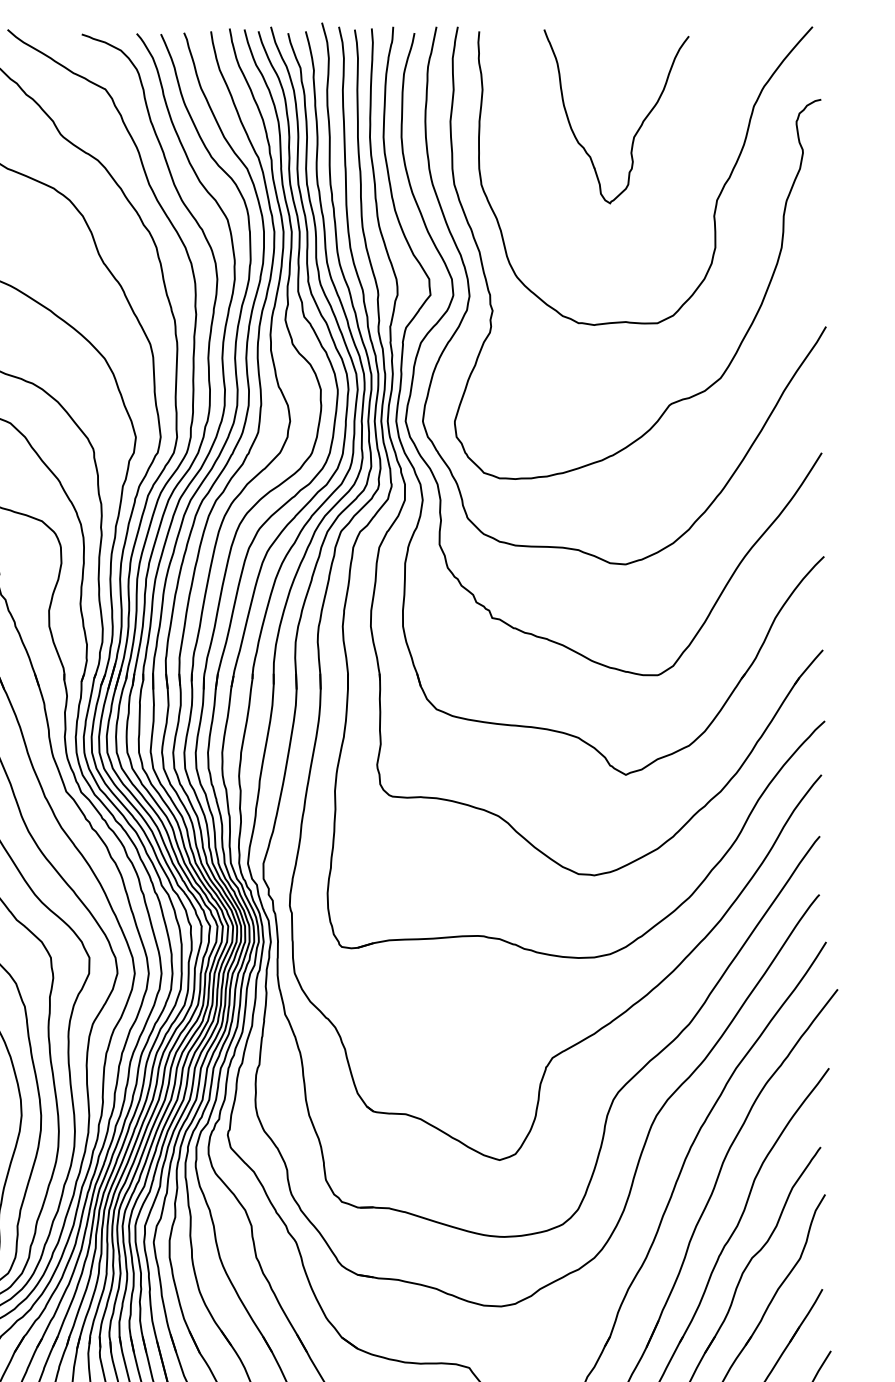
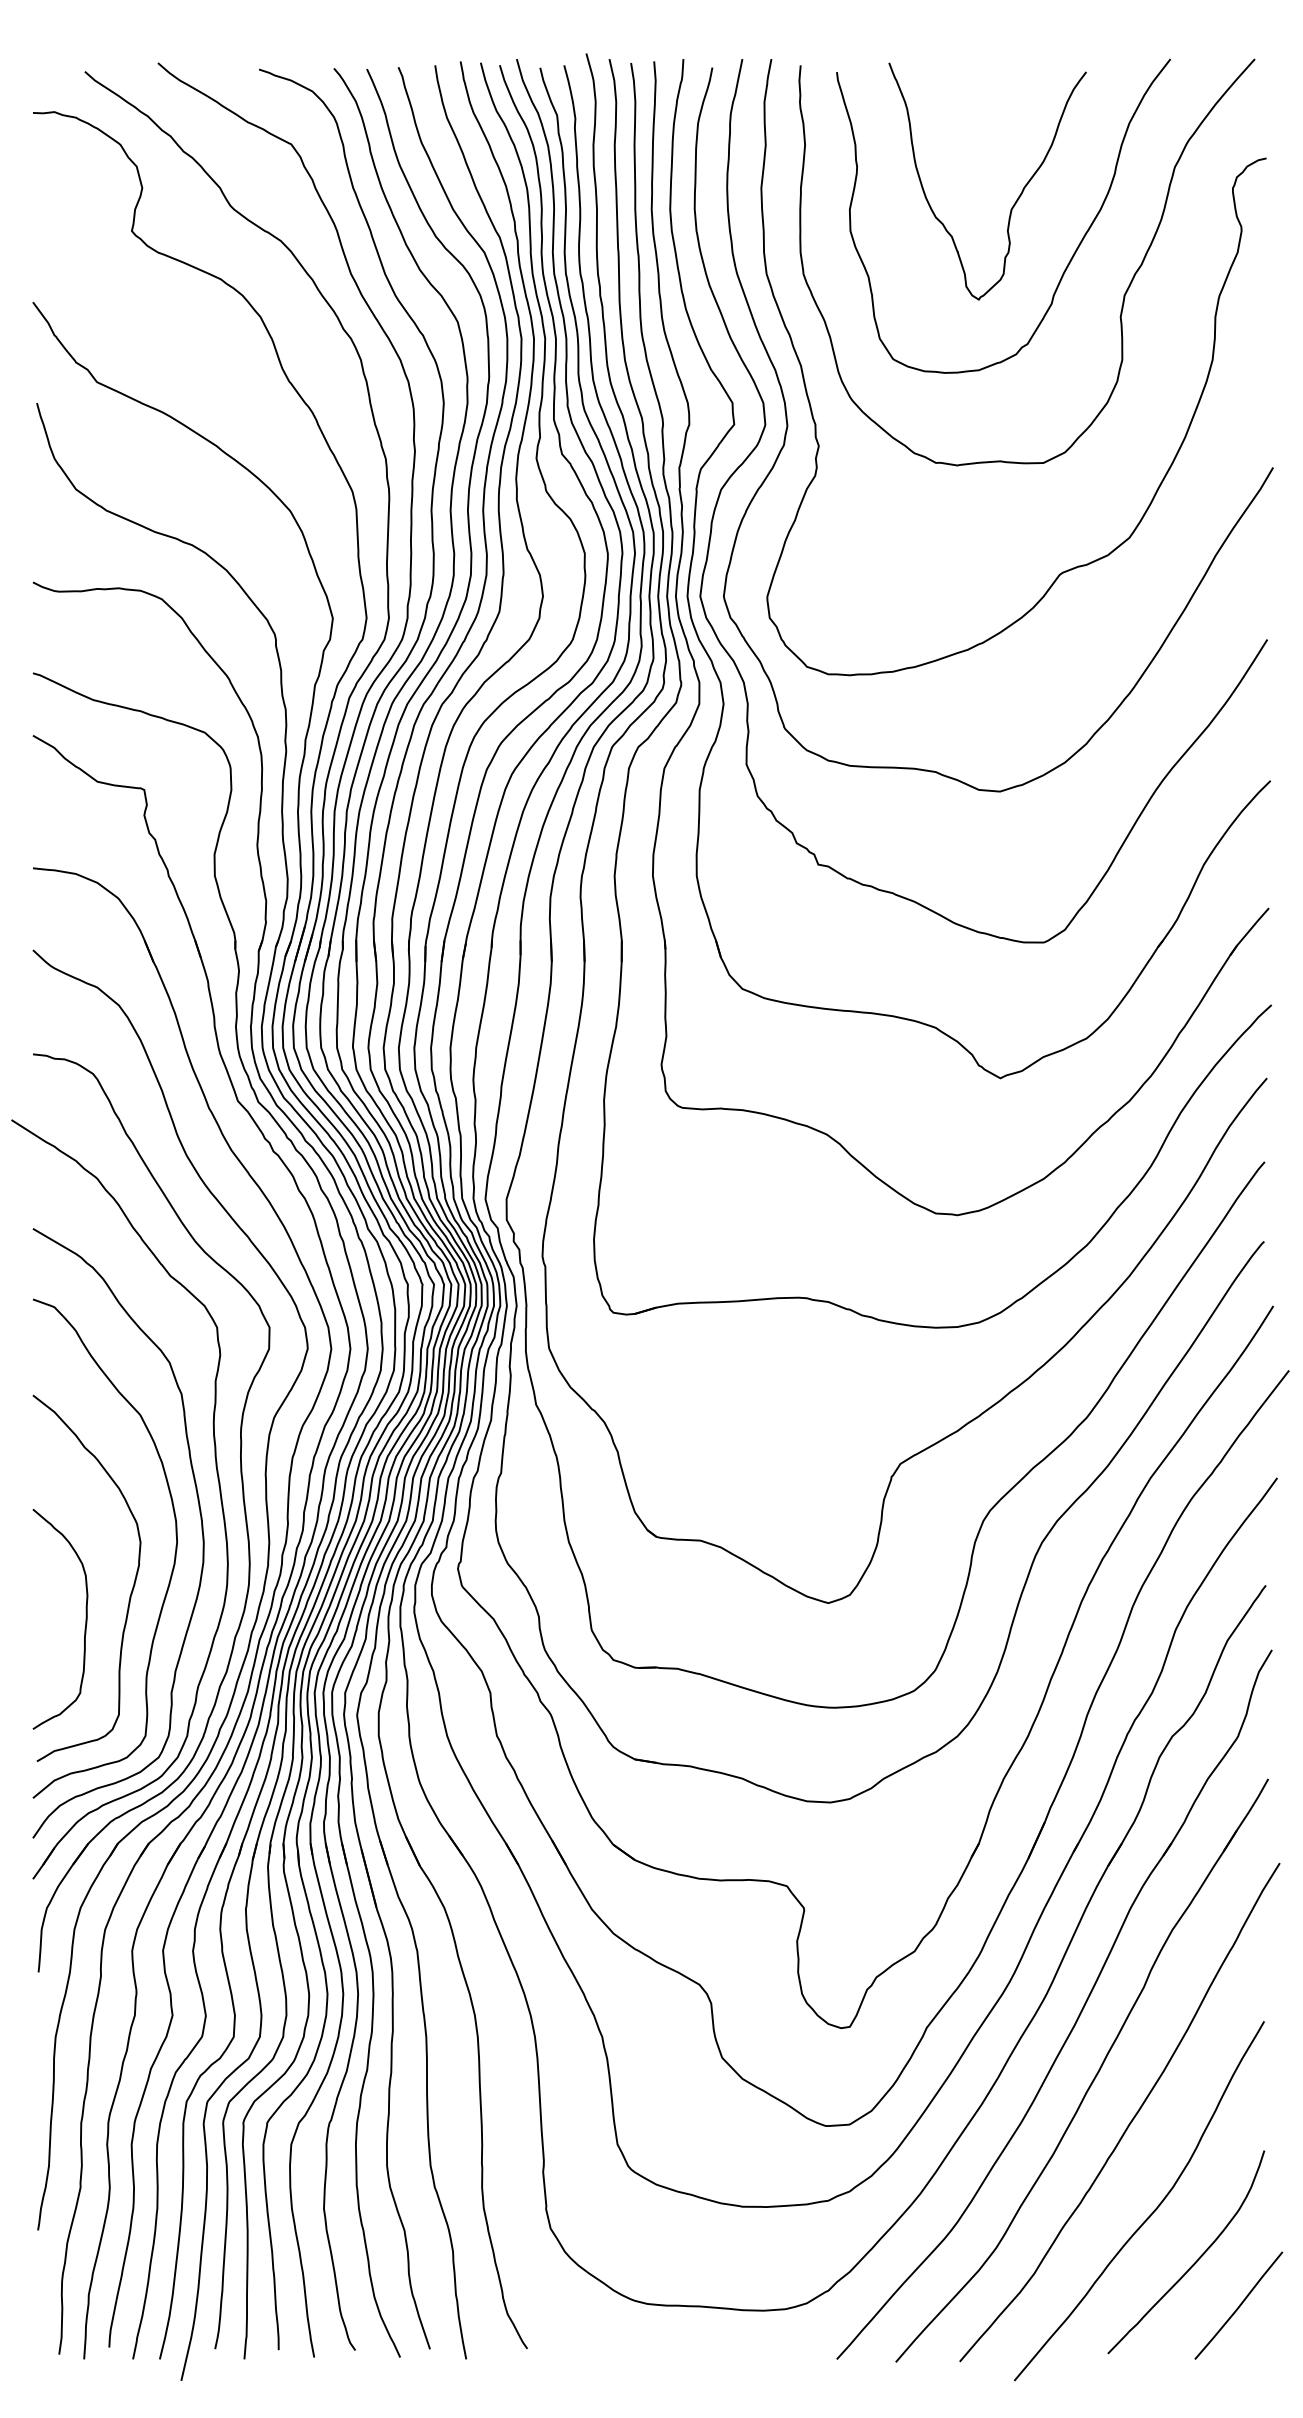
curve: (680, 168) -> (1074, 251), added

